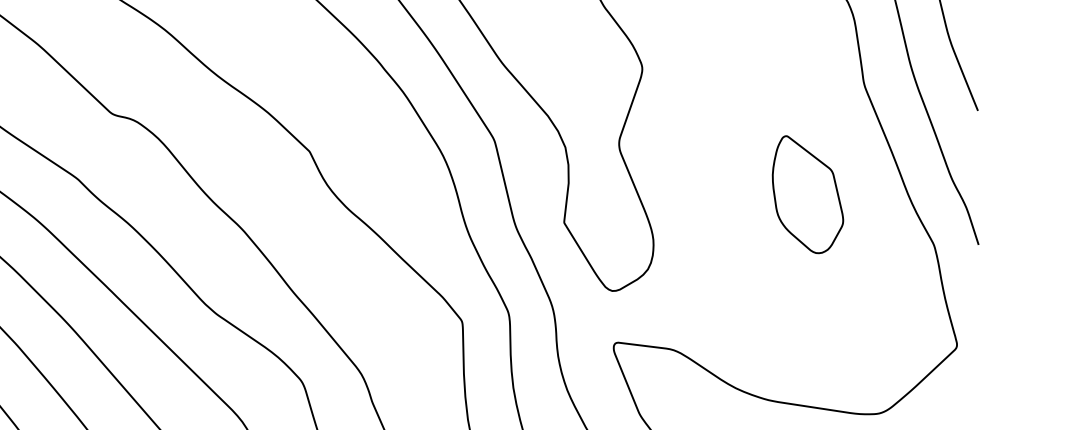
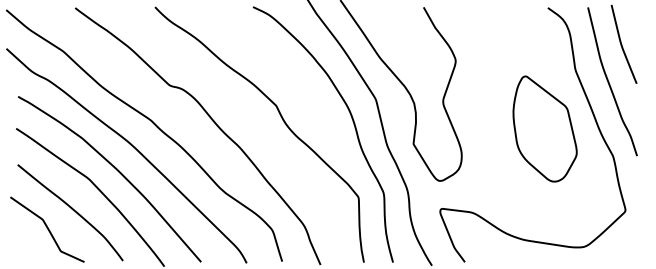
part: (806, 193) -> (544, 128), size x1.67

